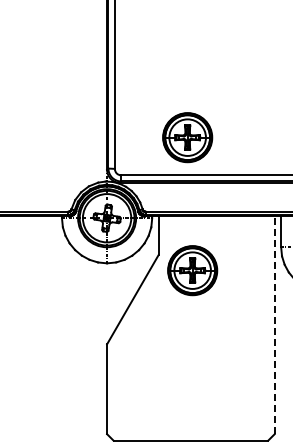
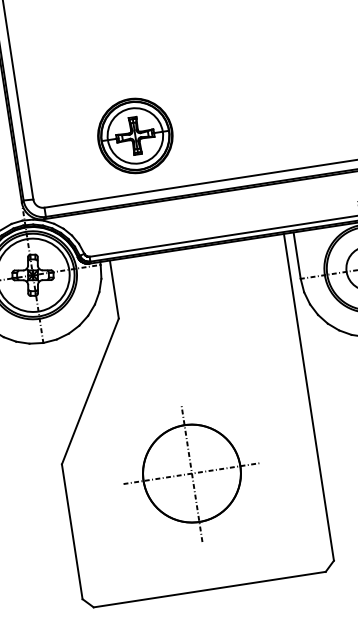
part: (192, 270) -> (173, 334), removed
line: (274, 325) -> (308, 397), dashed -> solid
part: (190, 363) -> (191, 474), added

